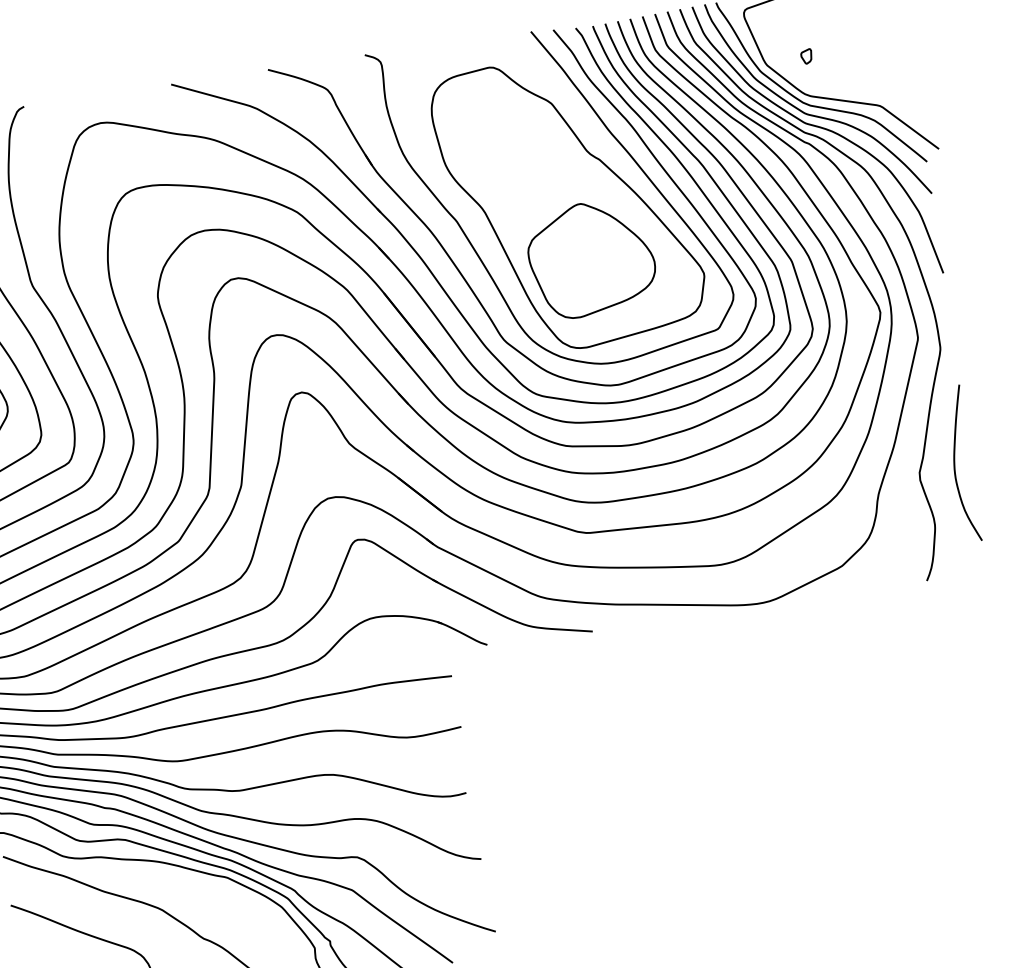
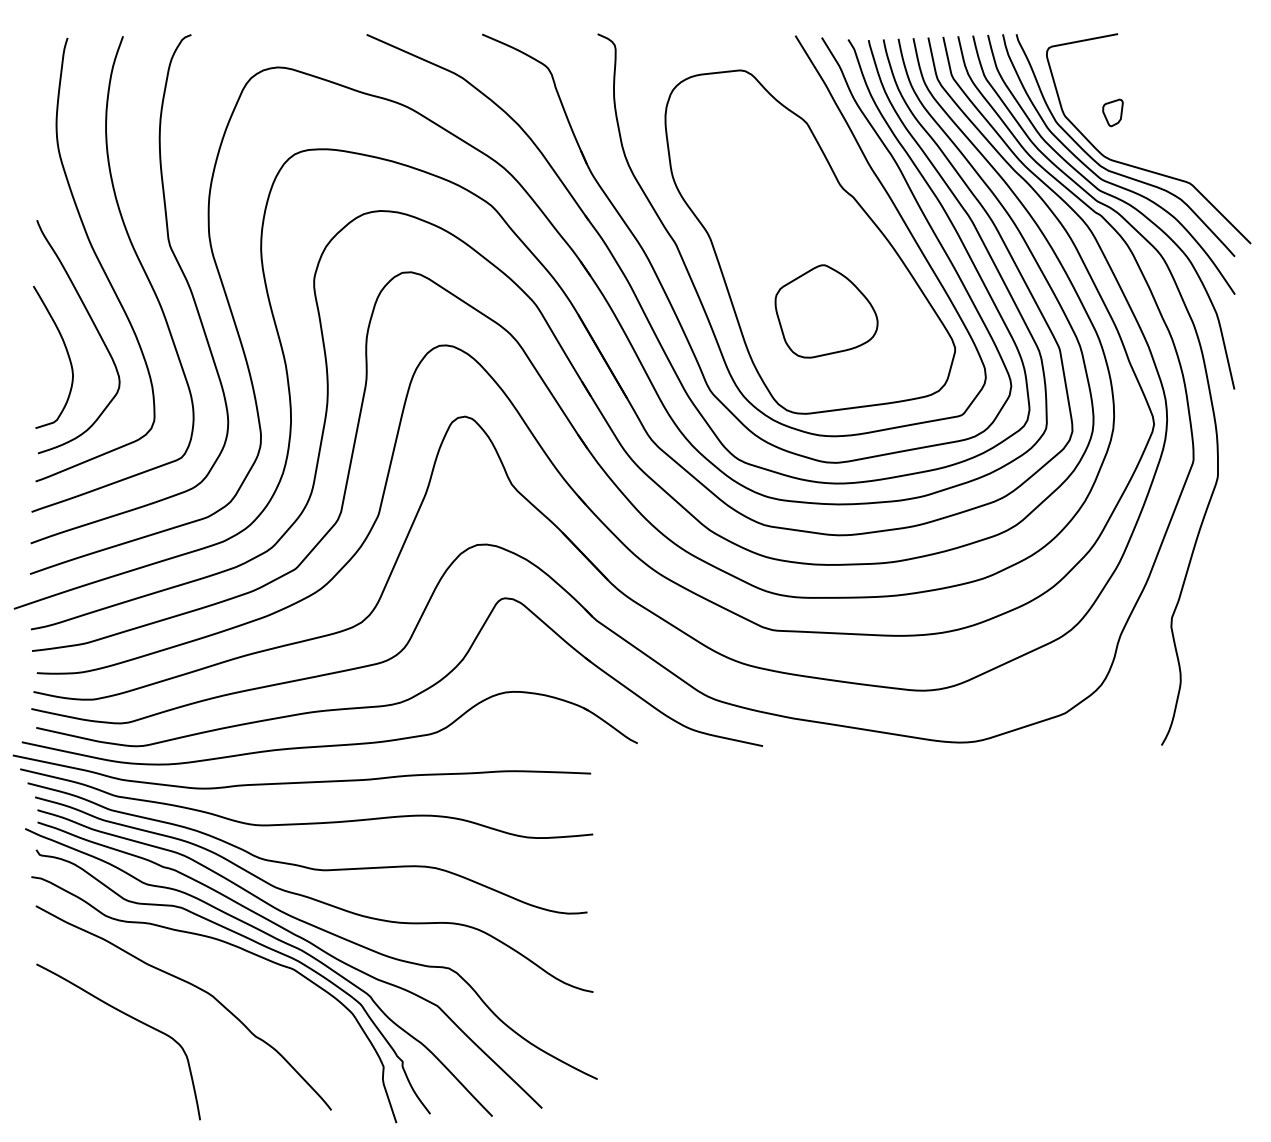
part: (806, 56) -> (1112, 112), size x1.6
part: (591, 259) -> (826, 311), size x0.7
curve: (955, 461) -> (1215, 611), removed

